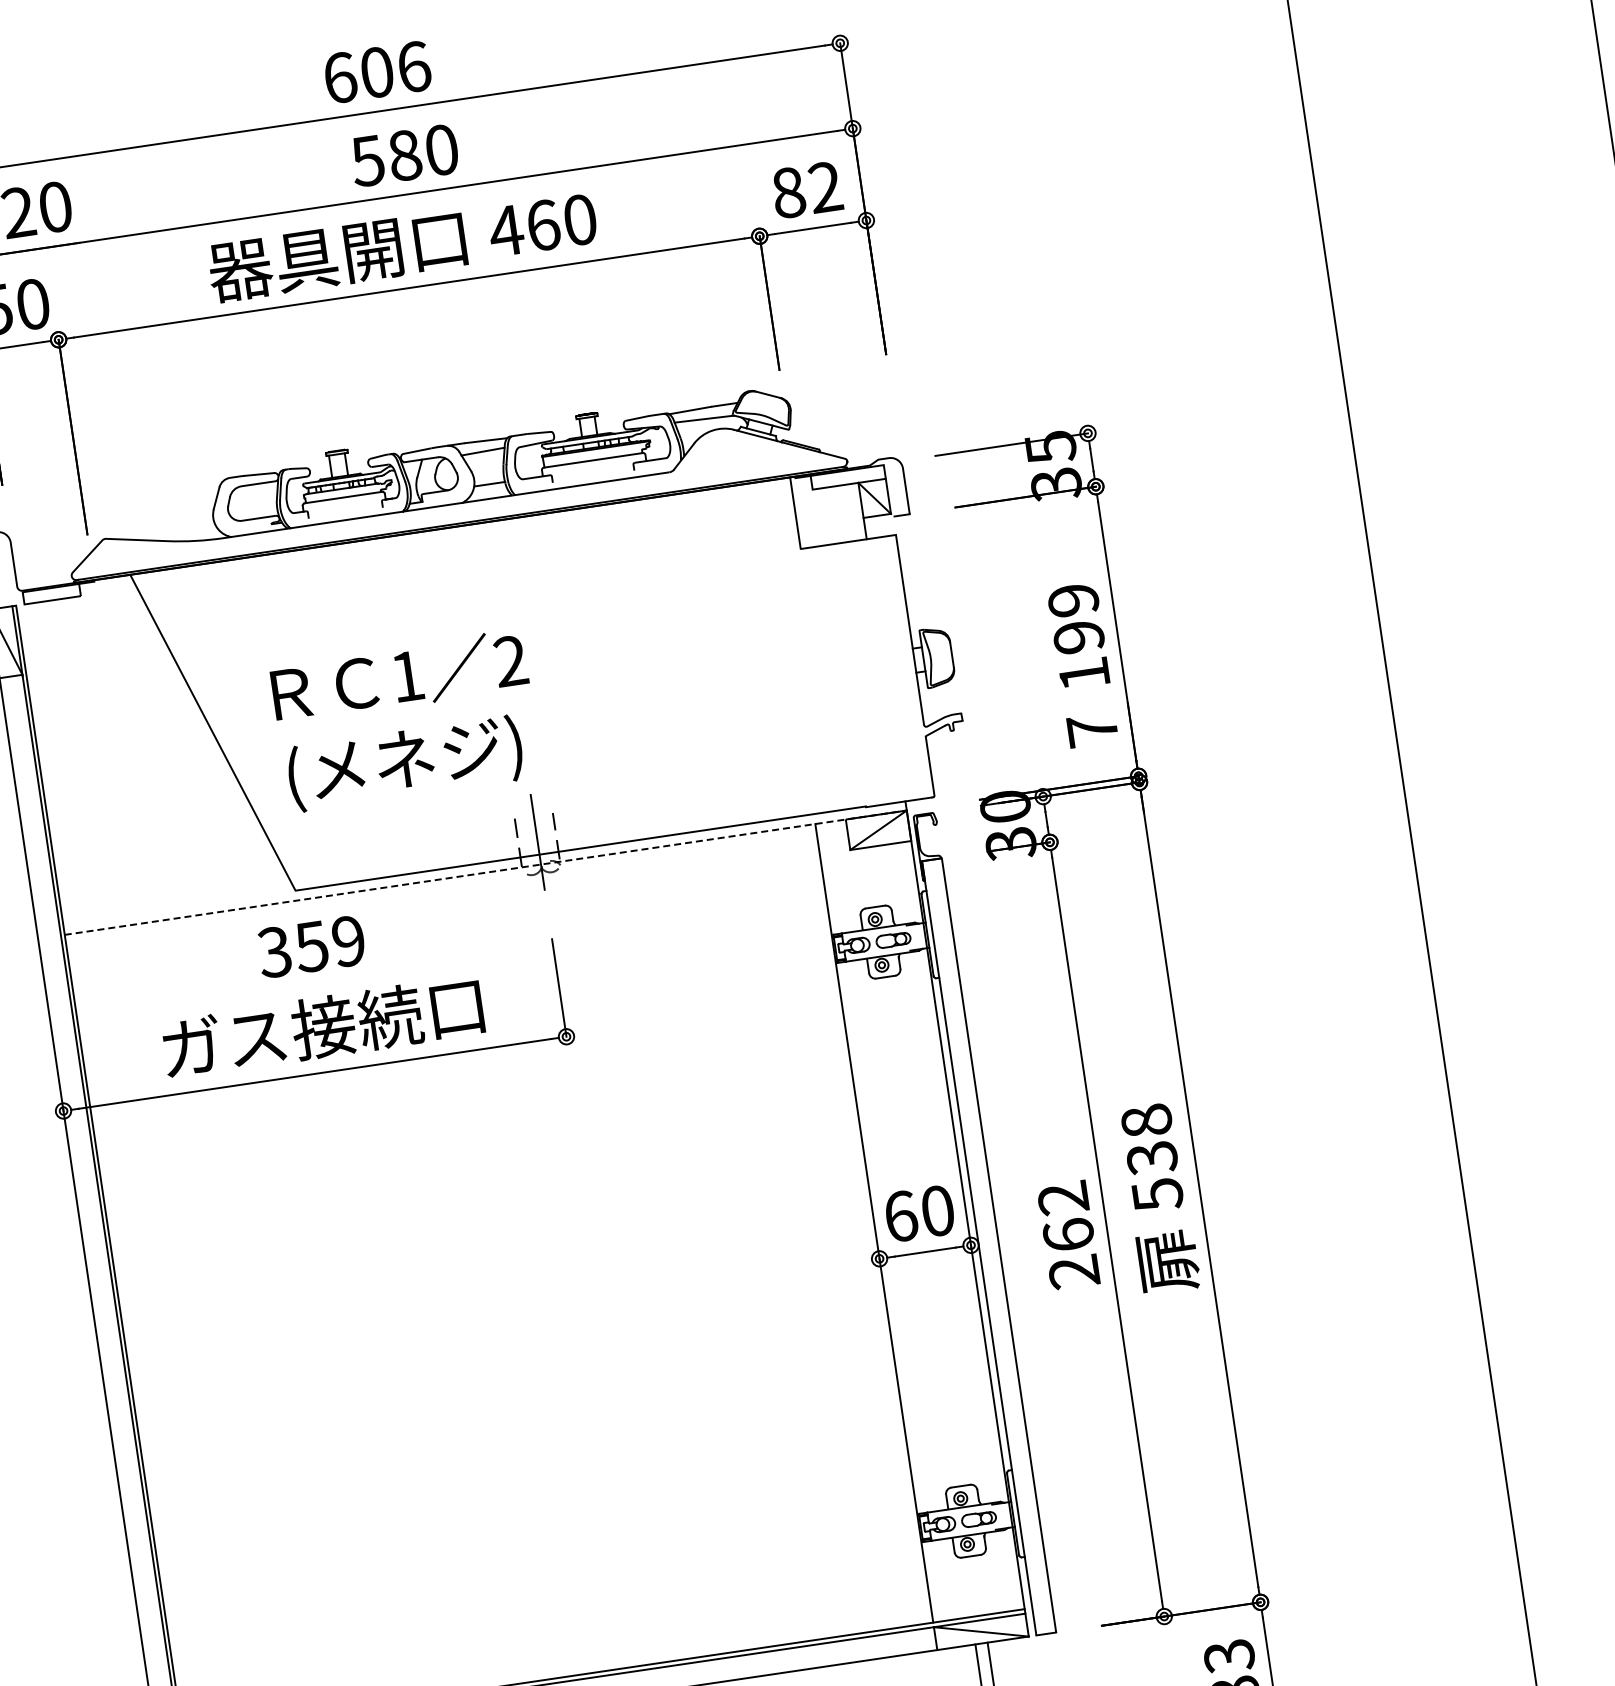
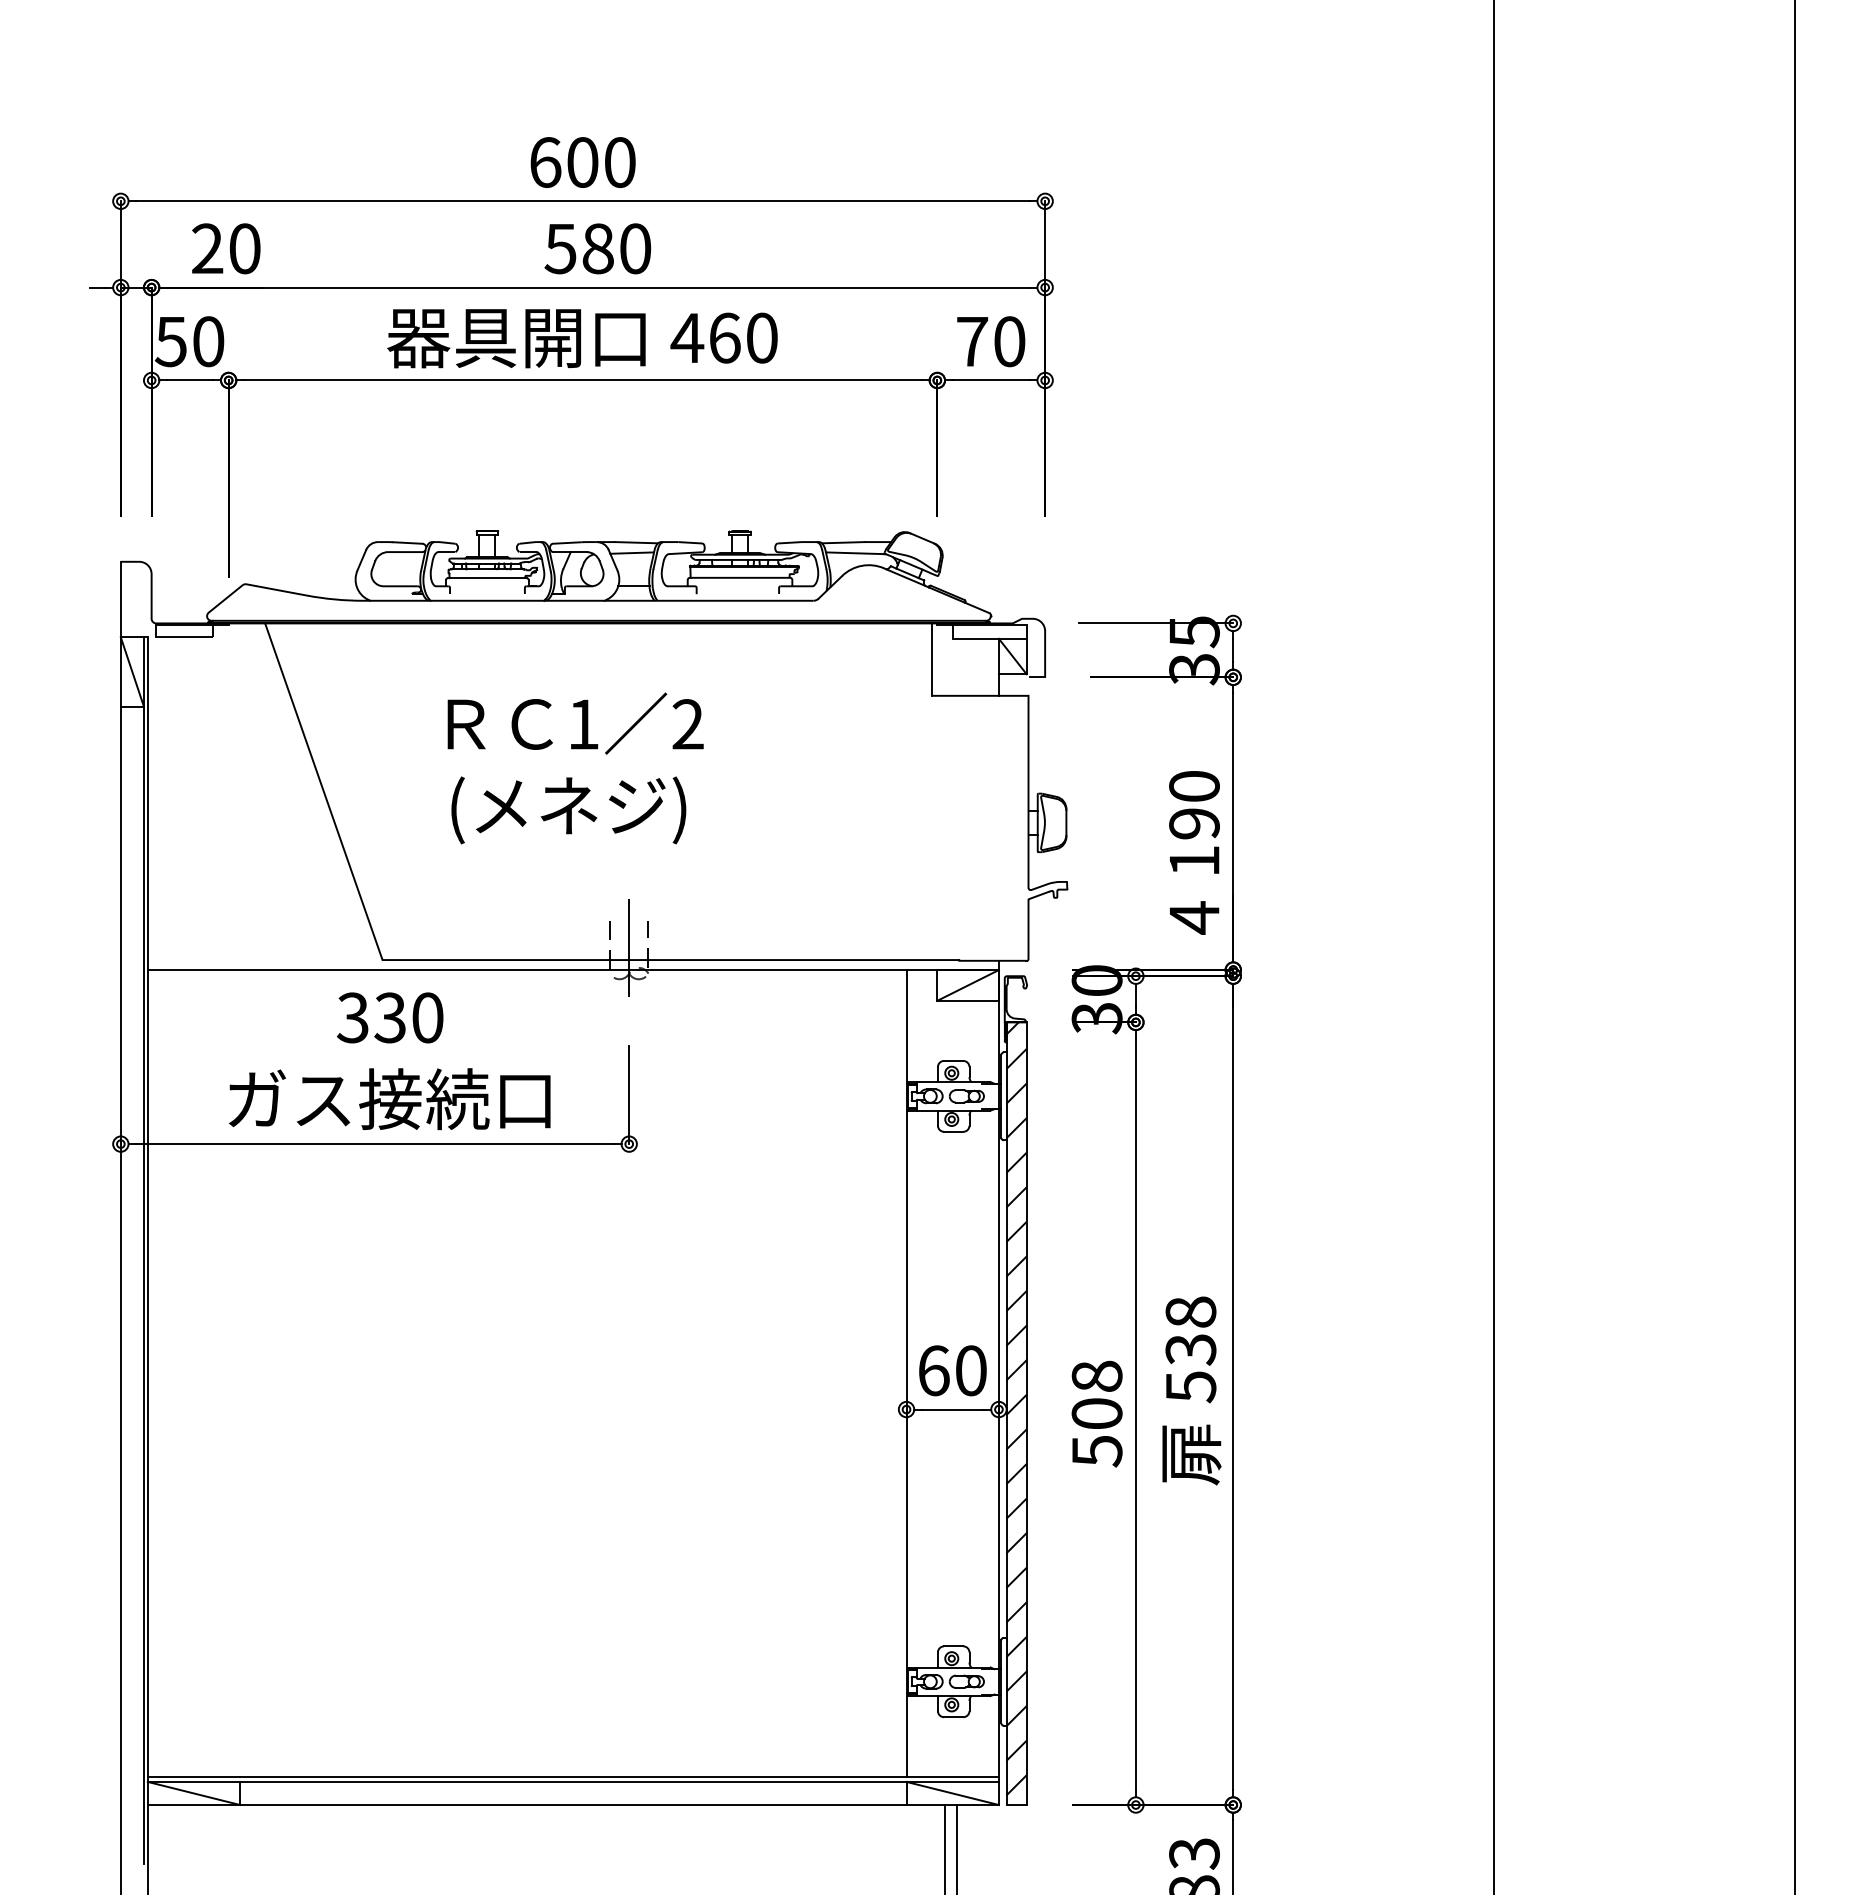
text: (414, 66) -> (620, 162), 606 -> 600
text: (807, 189) -> (991, 341), 82 -> 70
text: (1073, 600) -> (1194, 786), 199 -> 190
text: (405, 721) -> (575, 768), moved
text: (1092, 729) -> (1194, 917), 7 -> 4
line: (485, 873) -> (573, 970), dashed -> solid
text: (329, 943) -> (408, 1017), 359 -> 330
text: (1068, 1234) -> (1096, 1413), 262 -> 508
hatch: (988, 1241) -> (1016, 1408), added

